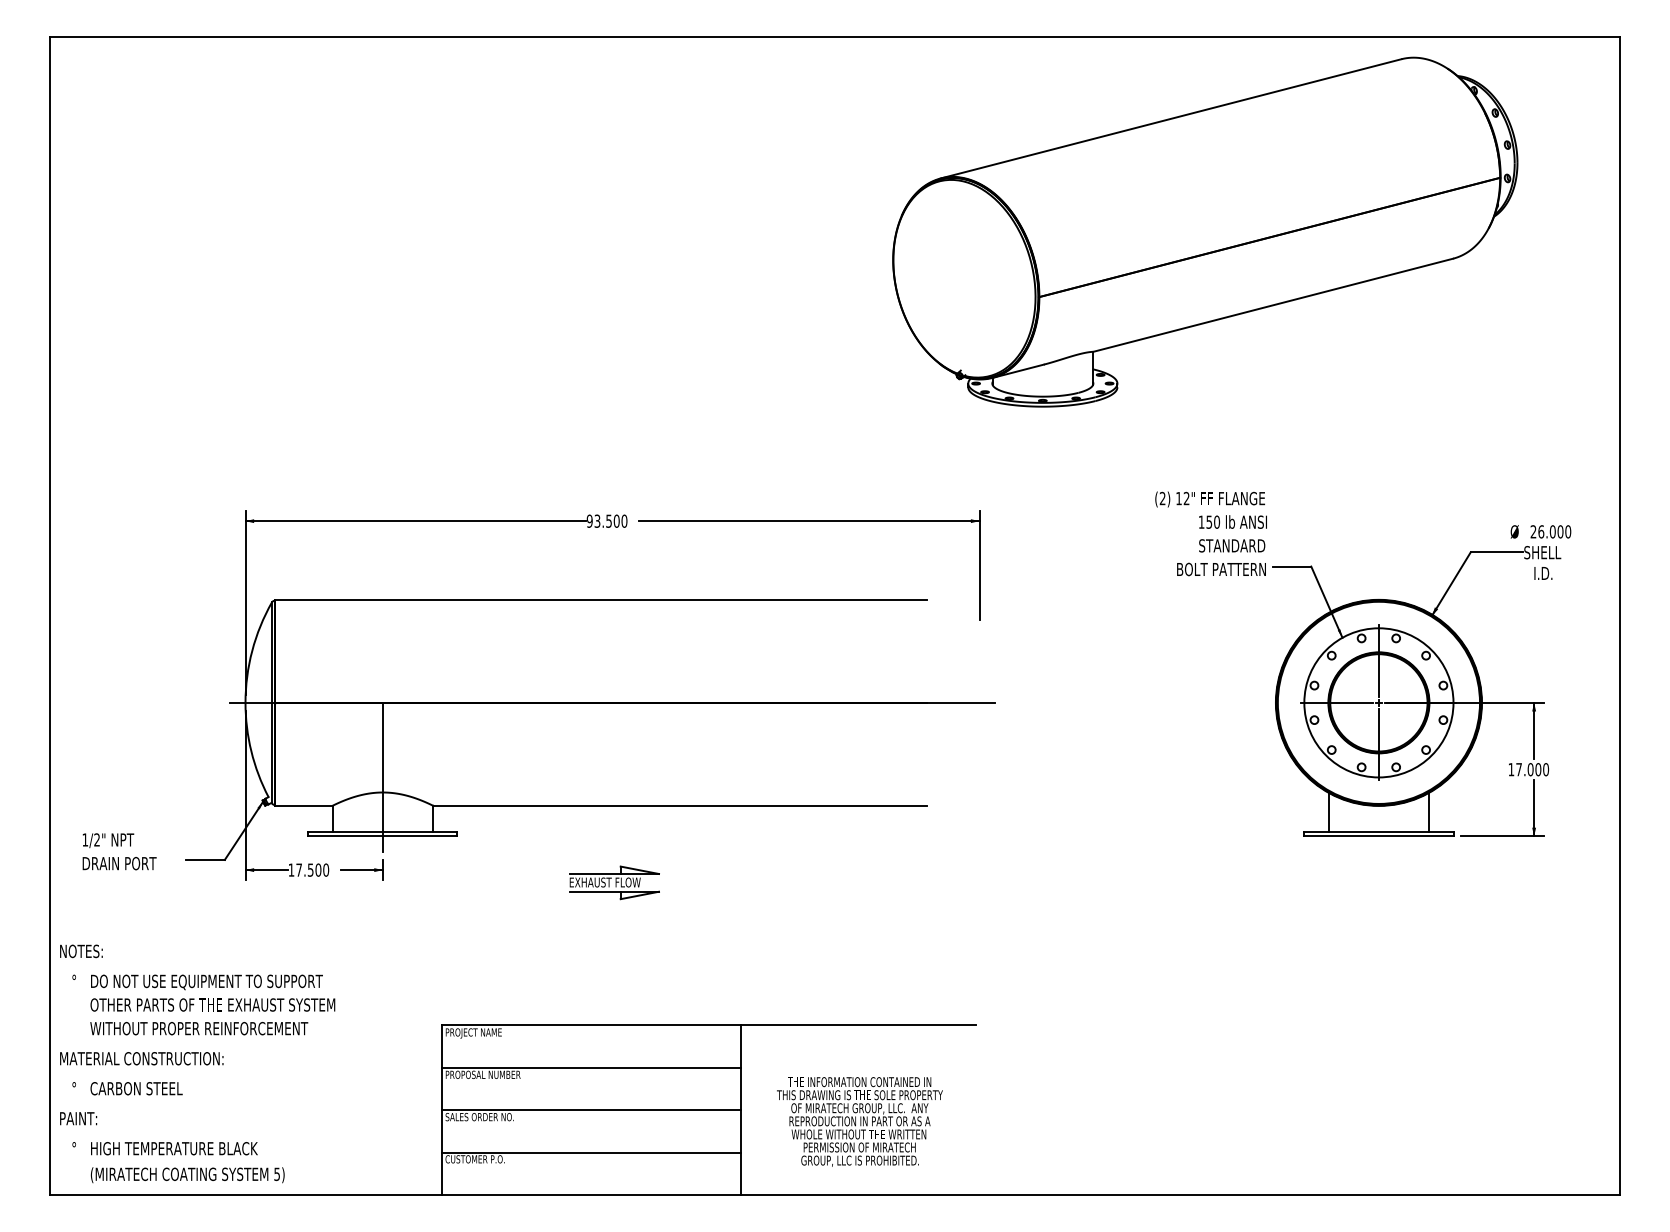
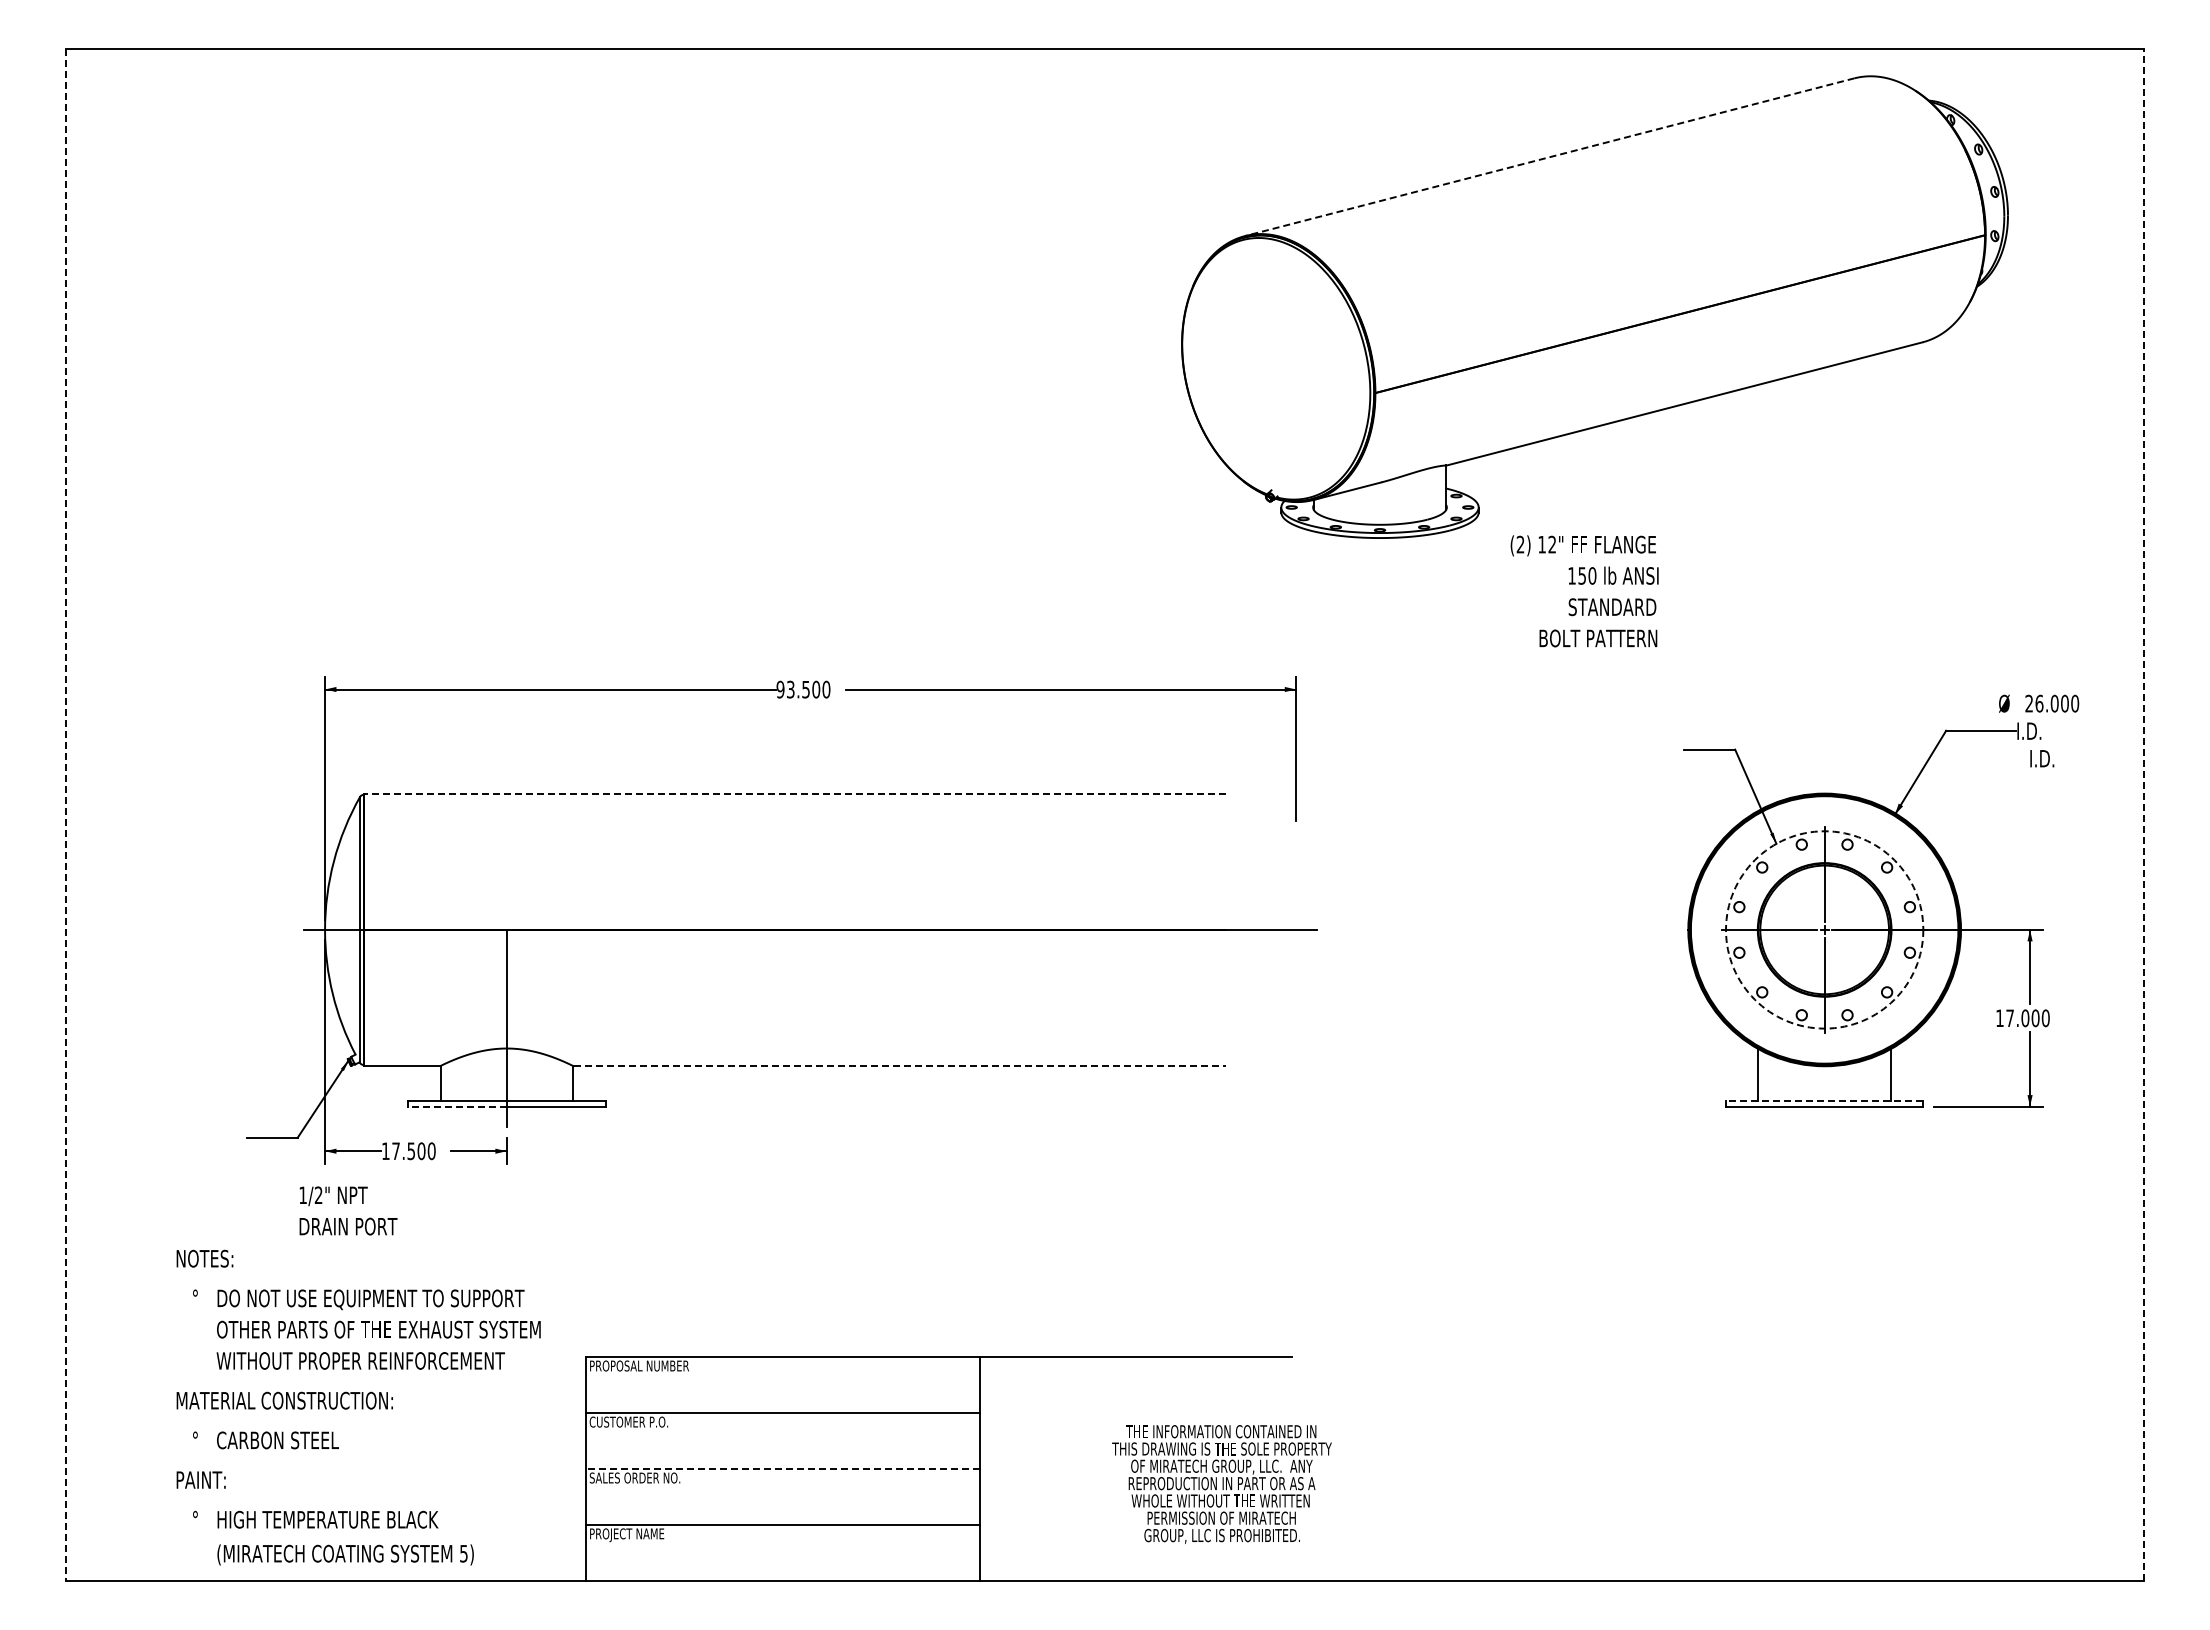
line: (1170, 119) -> (1549, 157), solid -> dashed
text: (1211, 533) -> (1584, 591), moved
text: (1542, 552) -> (2041, 731), SHELL -> I.D.
line: (600, 599) -> (794, 793), solid -> dashed
line: (1619, 615) -> (2143, 814), solid -> dashed
line: (50, 616) -> (66, 815), solid -> dashed
circle: (1378, 702) -> (1824, 929), solid -> dashed
line: (680, 806) -> (900, 1066), solid -> dashed
line: (1378, 832) -> (1824, 1101), solid -> dashed
line: (344, 836) -> (456, 1106), solid -> dashed
text: (119, 851) -> (348, 1210), moved
part: (614, 882) -> (813, 1167), removed
text: (489, 1033) -> (648, 1367), PROJECT NAME -> PROPOSAL NUMBER
text: (197, 1063) -> (358, 1407), moved
text: (482, 1074) -> (638, 1421), PROPOSAL NUMBER -> CUSTOMER P.O.
line: (591, 1109) -> (782, 1468), solid -> dashed
text: (859, 1122) -> (1221, 1484), moved
text: (474, 1160) -> (628, 1535), CUSTOMER P.O. -> PROJECT NAME

